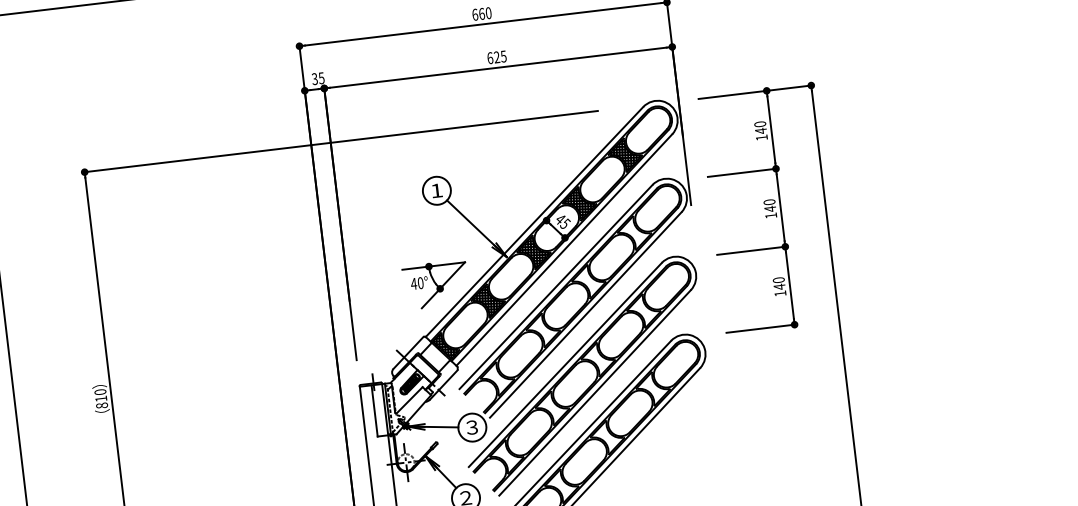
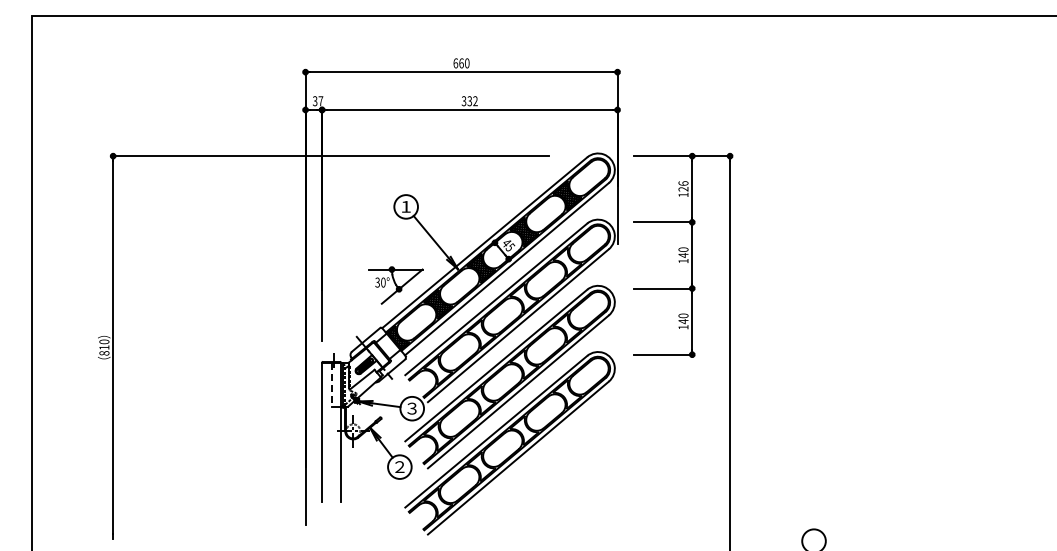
text: (496, 57) -> (469, 101), 625 -> 332
text: (321, 78) -> (320, 101), 35 -> 37
text: (760, 127) -> (683, 186), 140 -> 126
text: (413, 283) -> (377, 282), 40° -> 30°
line: (375, 410) -> (332, 384), solid -> dashed

